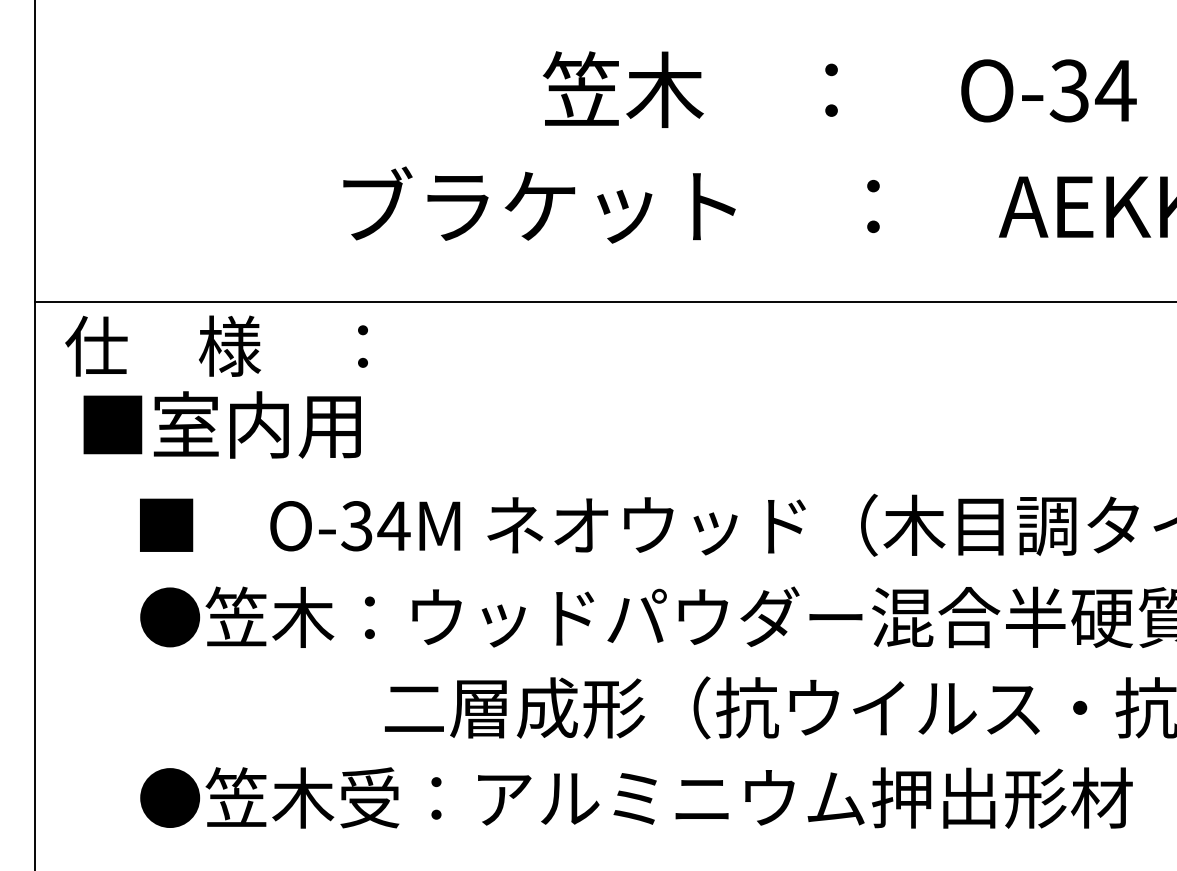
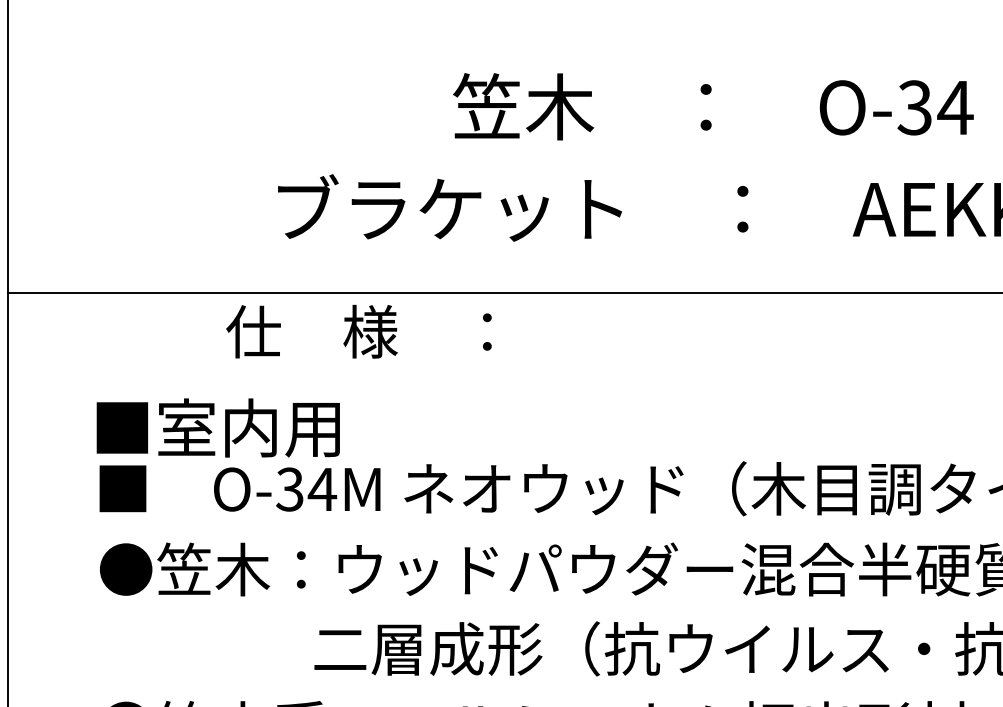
text: (216, 345) -> (358, 331), moved
text: (221, 424) -> (217, 427), moved

